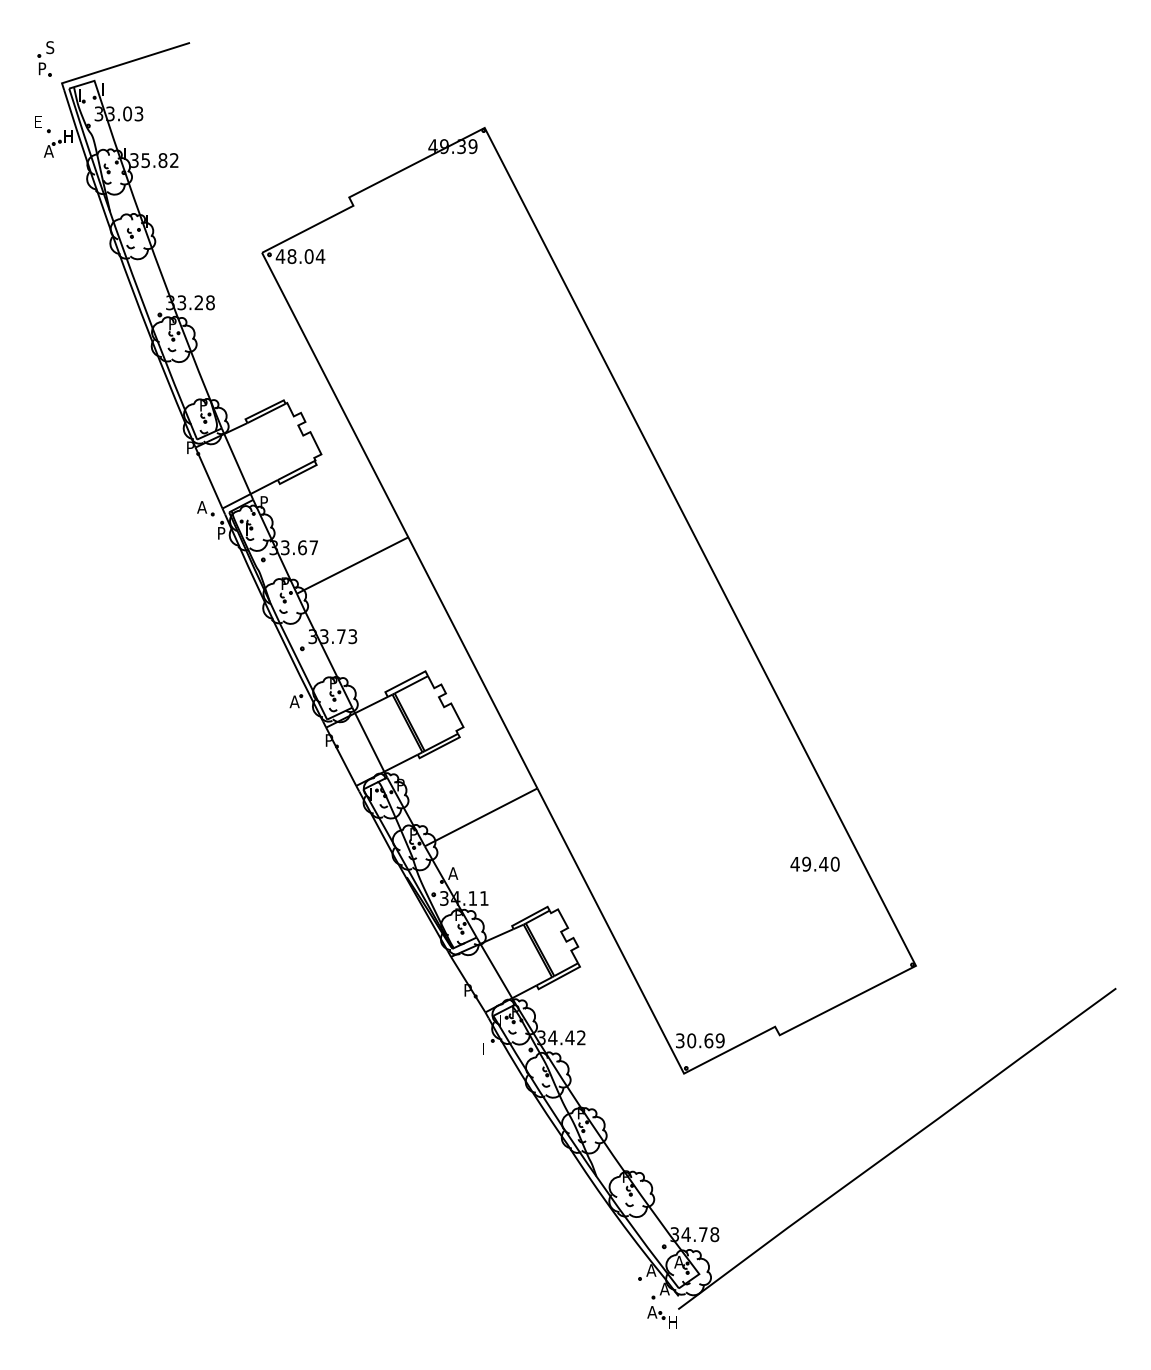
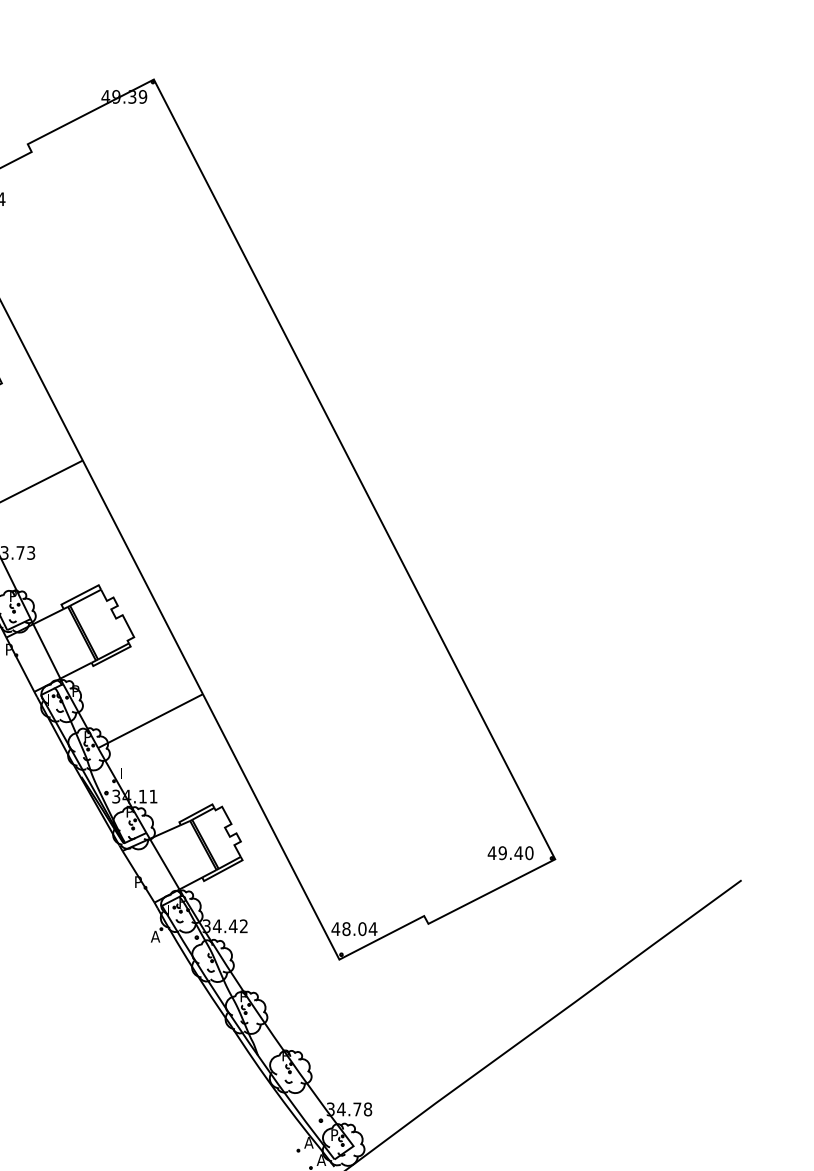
text: (814, 863) -> (510, 852), moved
text: (453, 873) -> (124, 773), A -> I
text: (699, 1040) -> (353, 928), 30.69 -> 48.04
text: (486, 1048) -> (155, 936), I -> A
text: (678, 1262) -> (334, 1135), A -> P

